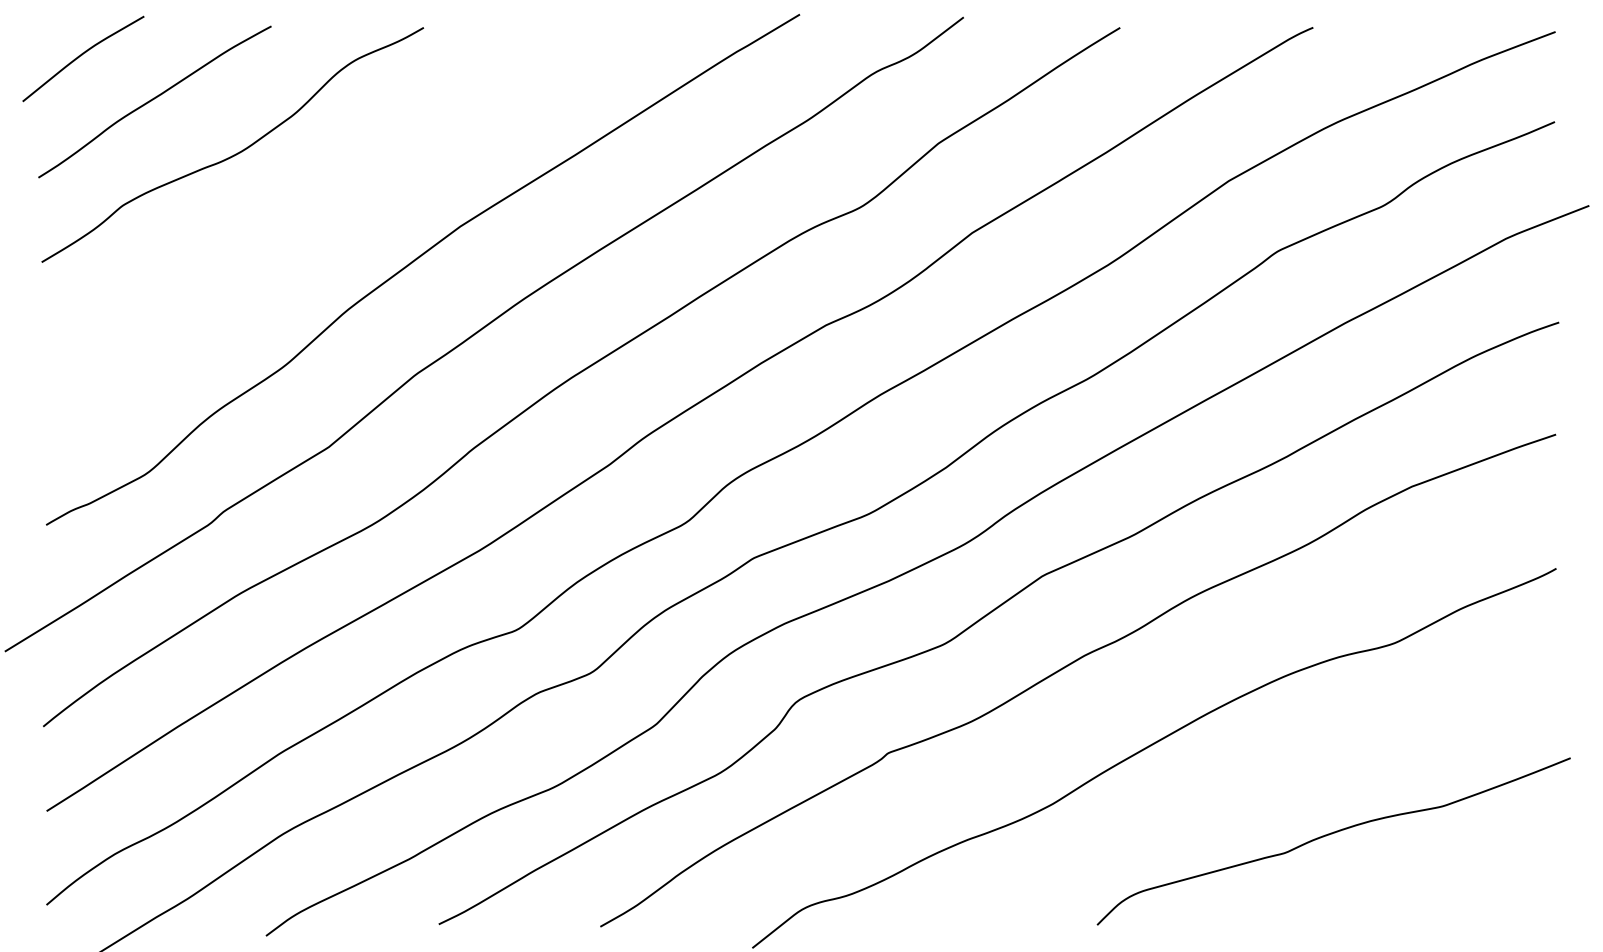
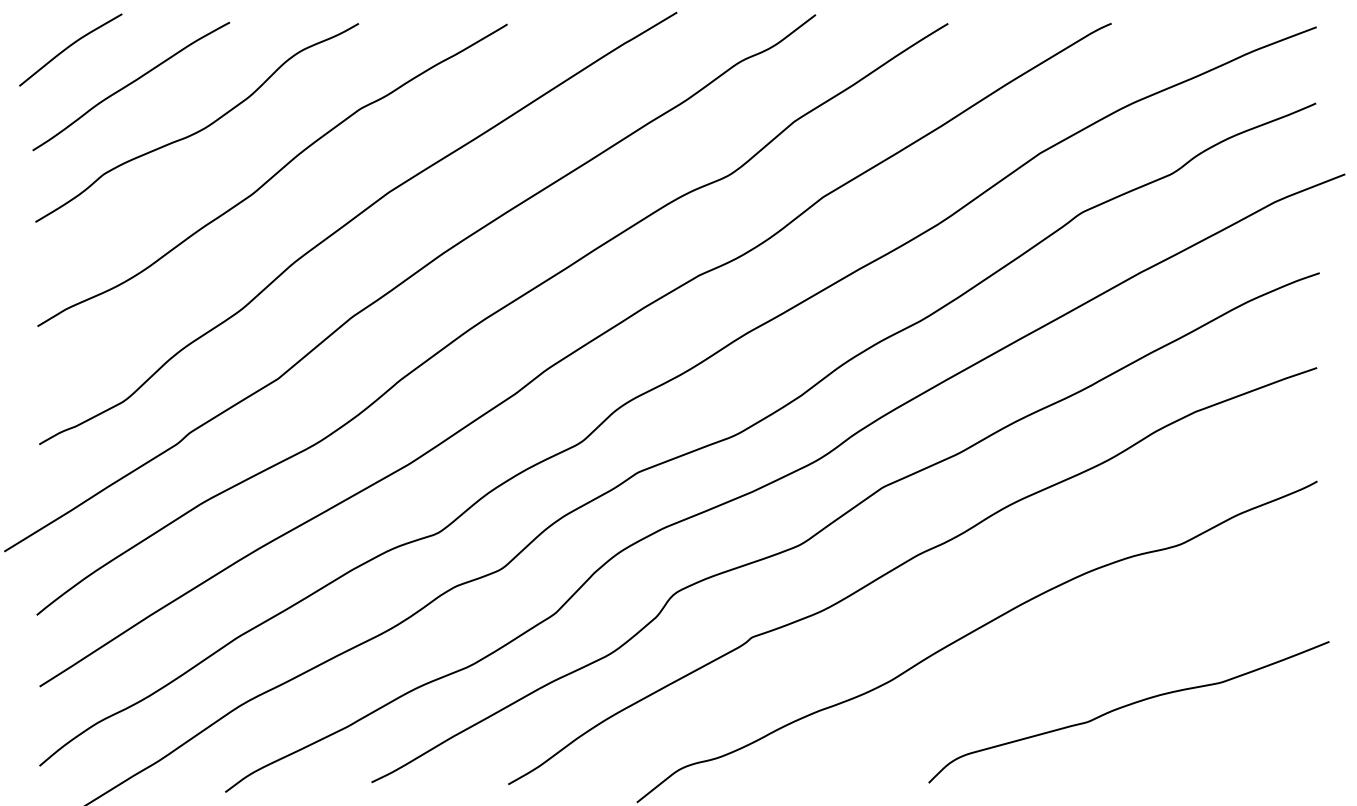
curve: (322, 207) -> (273, 175), added

